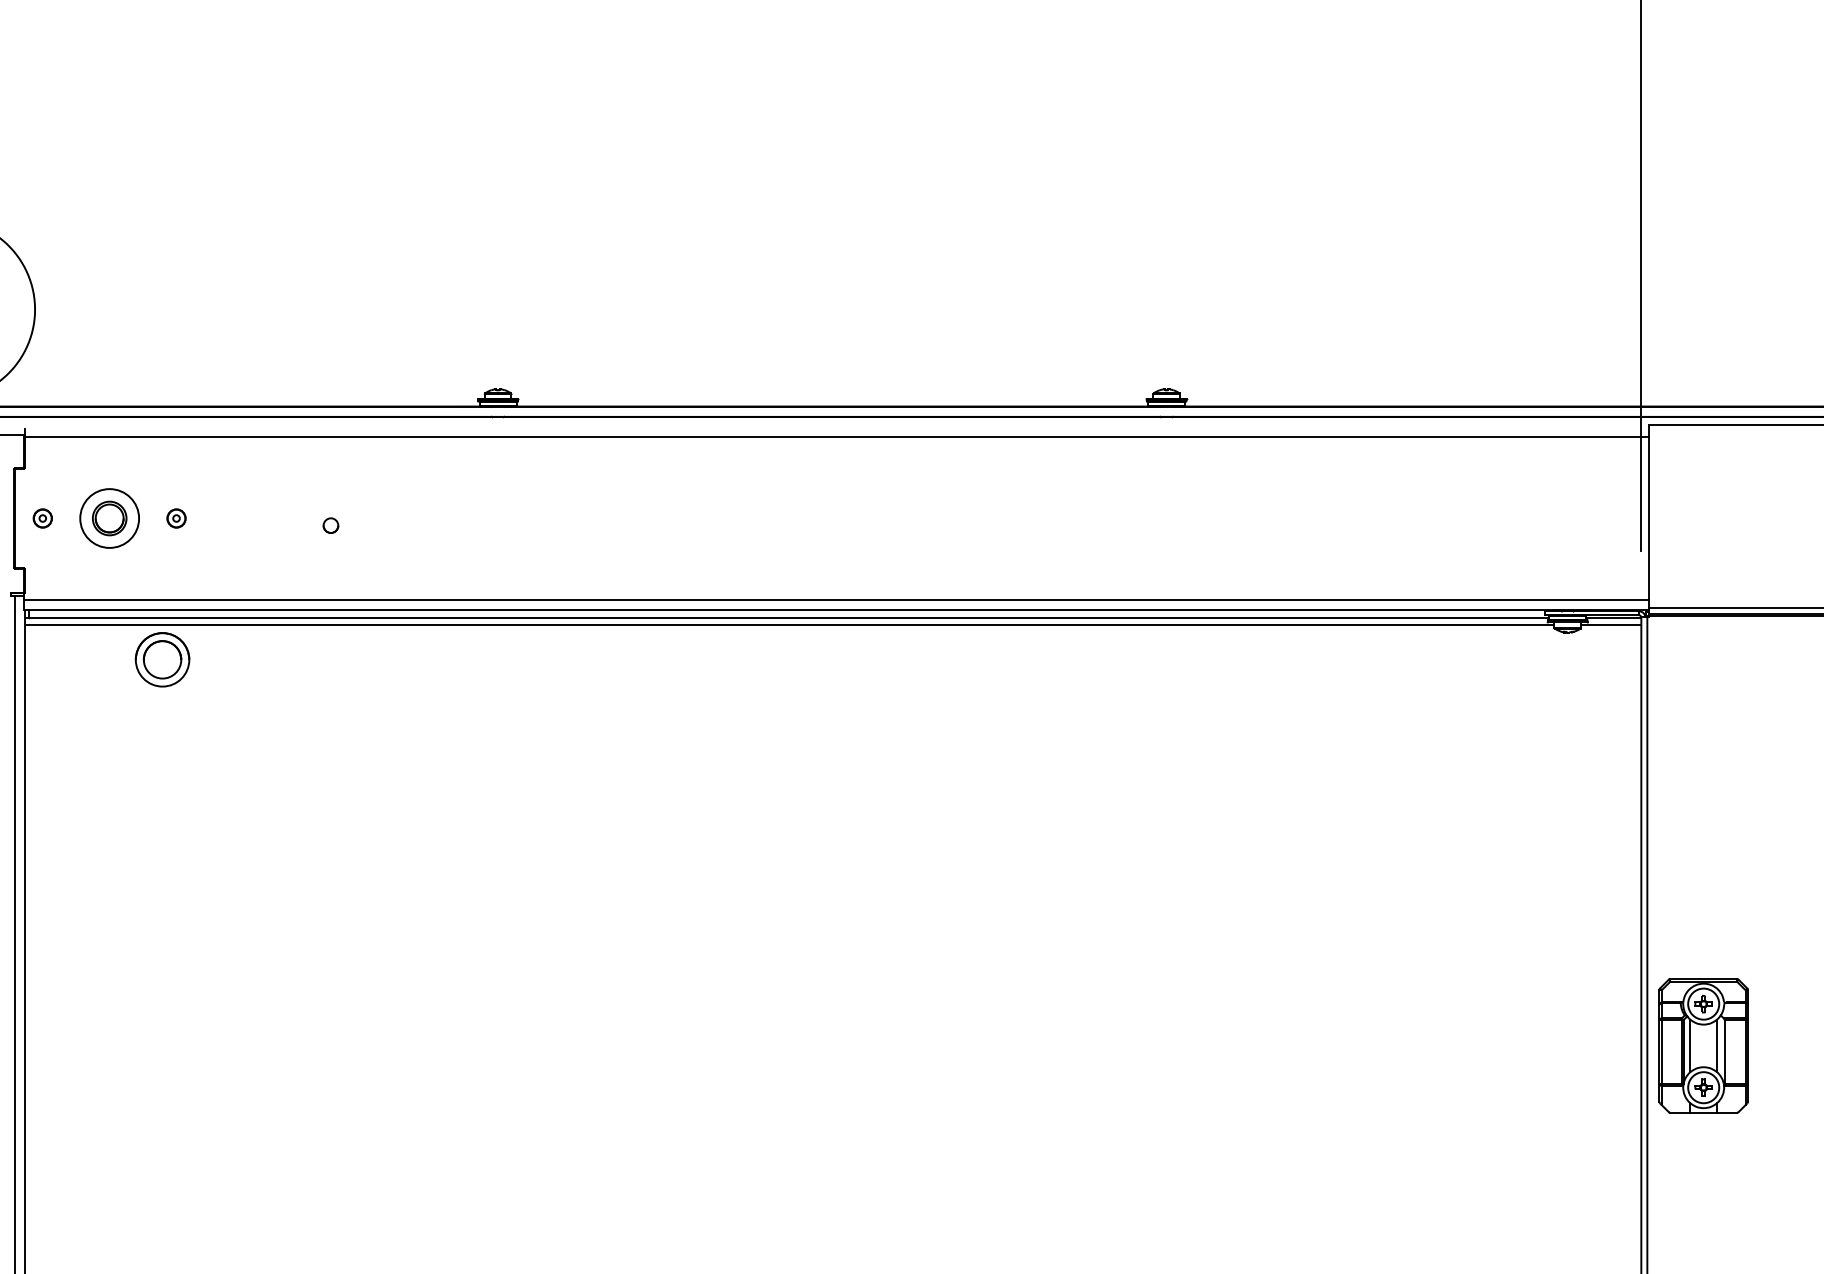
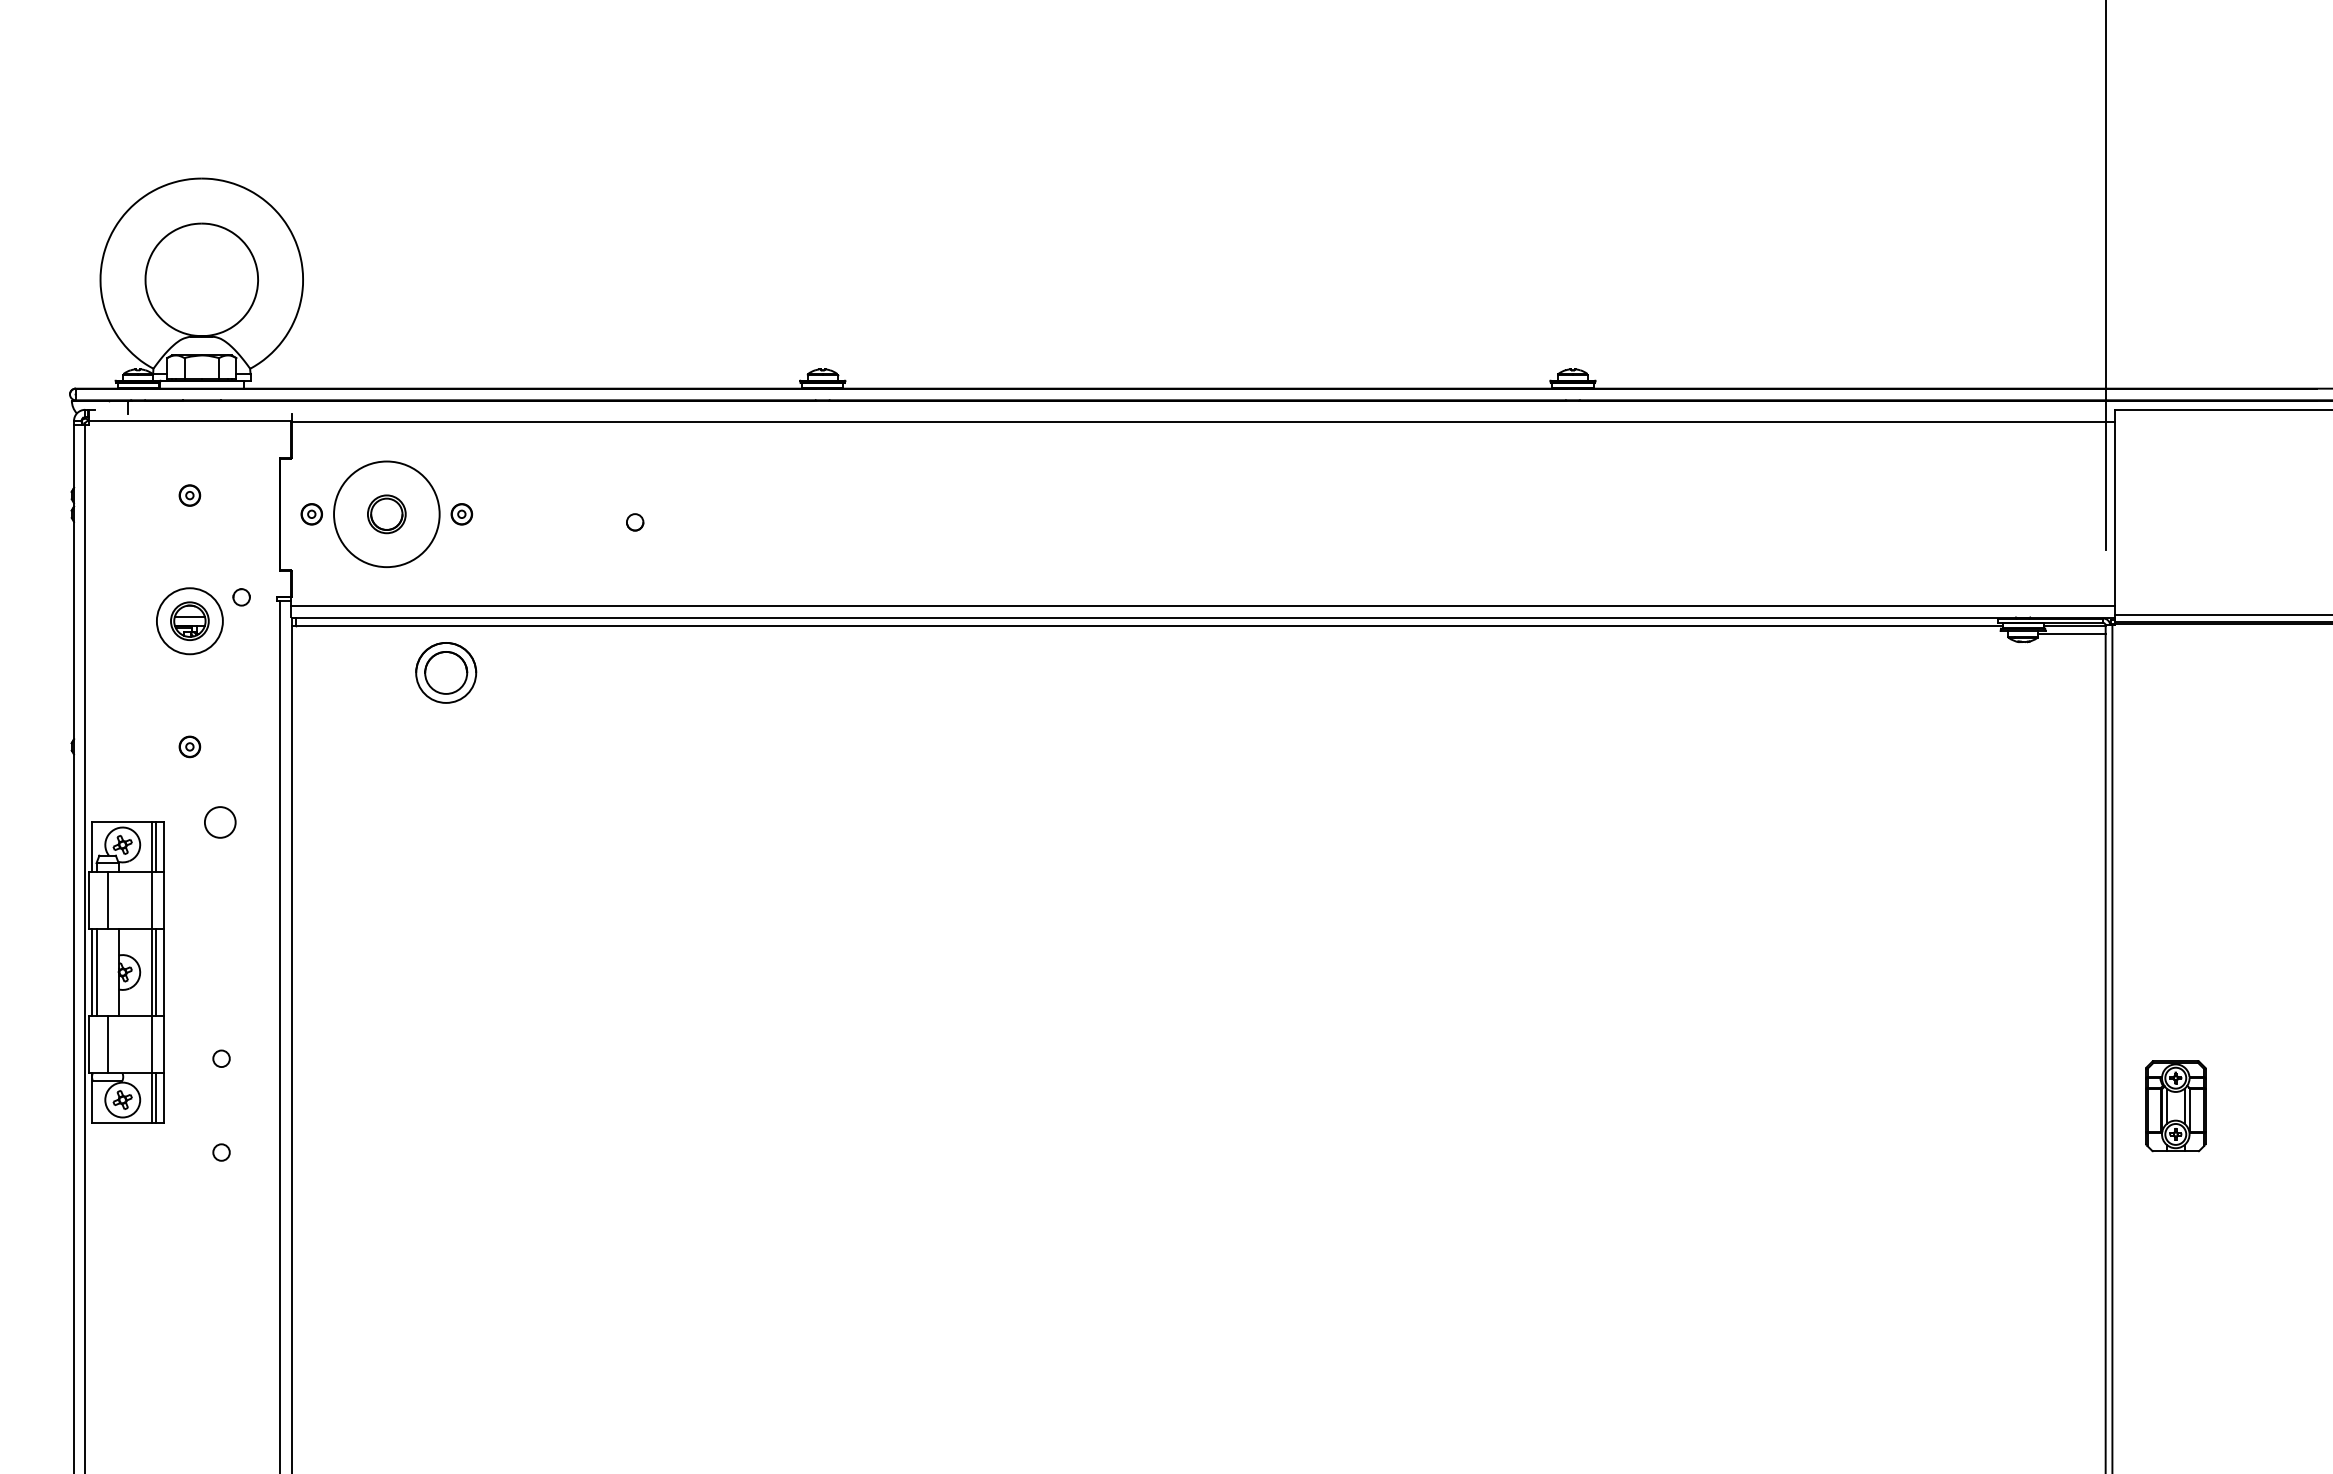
circle: (109, 518) -> (386, 514), size x1.6
line: (789, 624) -> (1149, 633), removed
part: (1703, 1046) -> (2175, 1106), size x0.6

